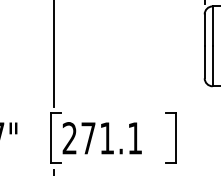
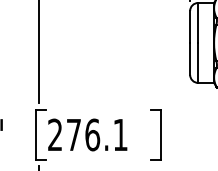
text: (107, 138) -> (92, 135), 271.1 -> 276.1

